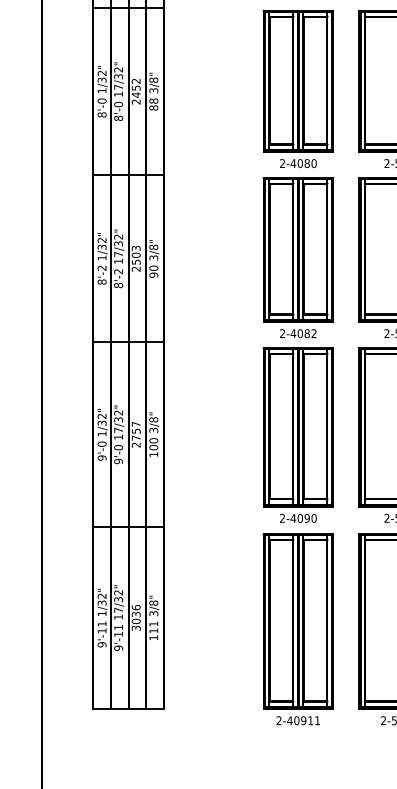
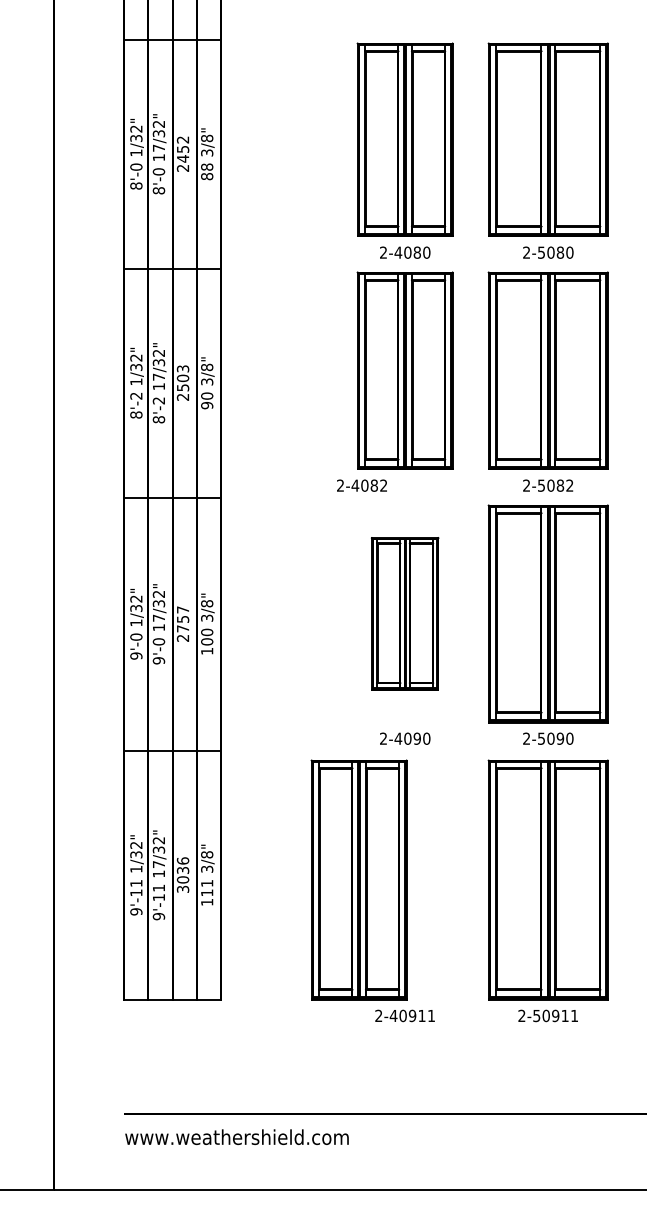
text: (297, 333) -> (361, 485), moved
part: (297, 426) -> (404, 613), size x0.7
part: (297, 621) -> (358, 879), moved

